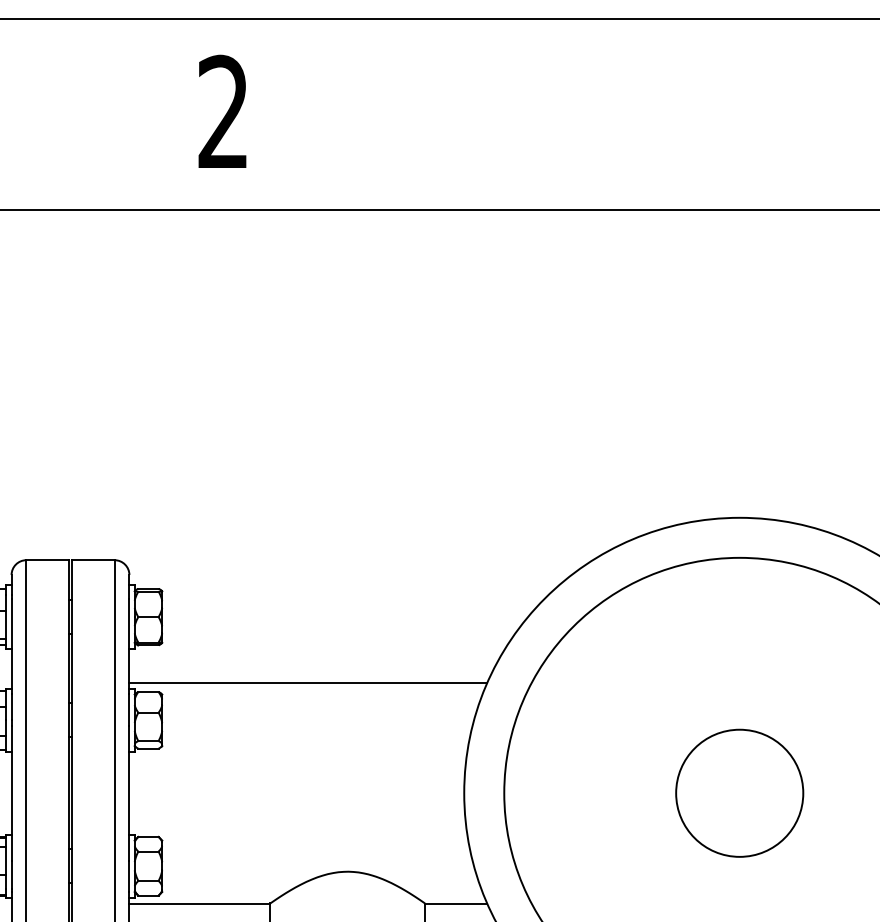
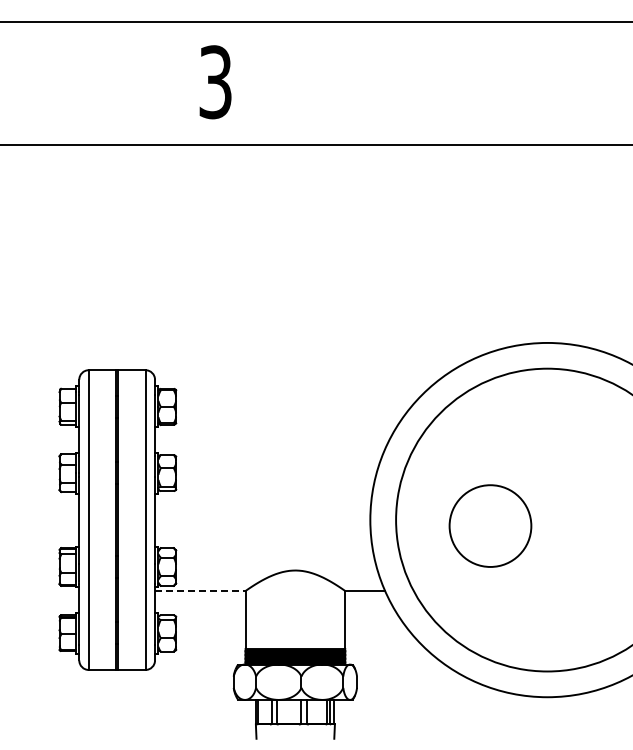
text: (223, 112) -> (215, 82), 2 -> 3
line: (308, 683) -> (270, 449), removed
circle: (739, 792) -> (490, 525), moved
line: (200, 902) -> (200, 590), solid -> dashed

